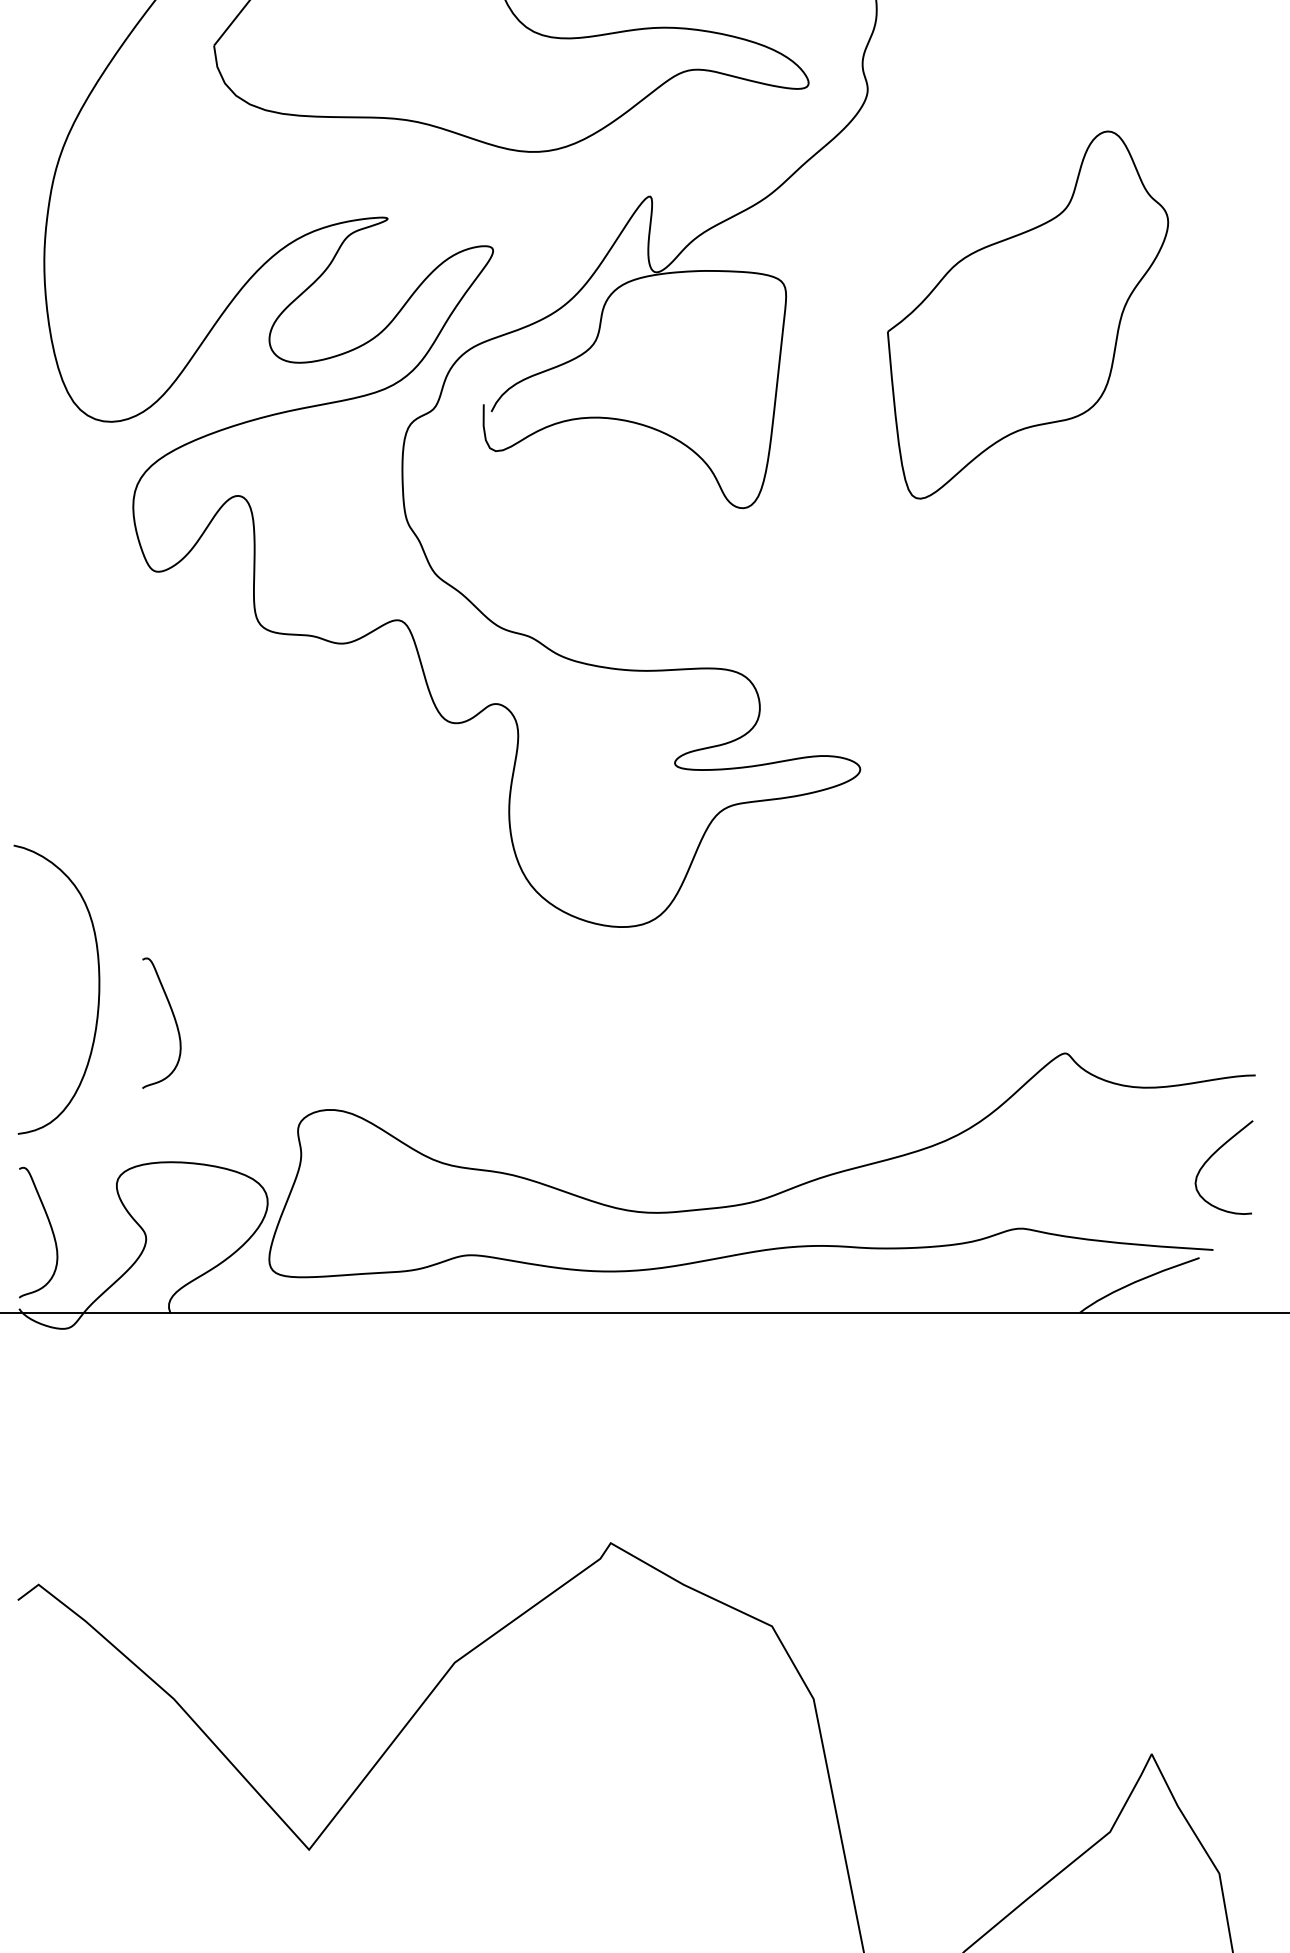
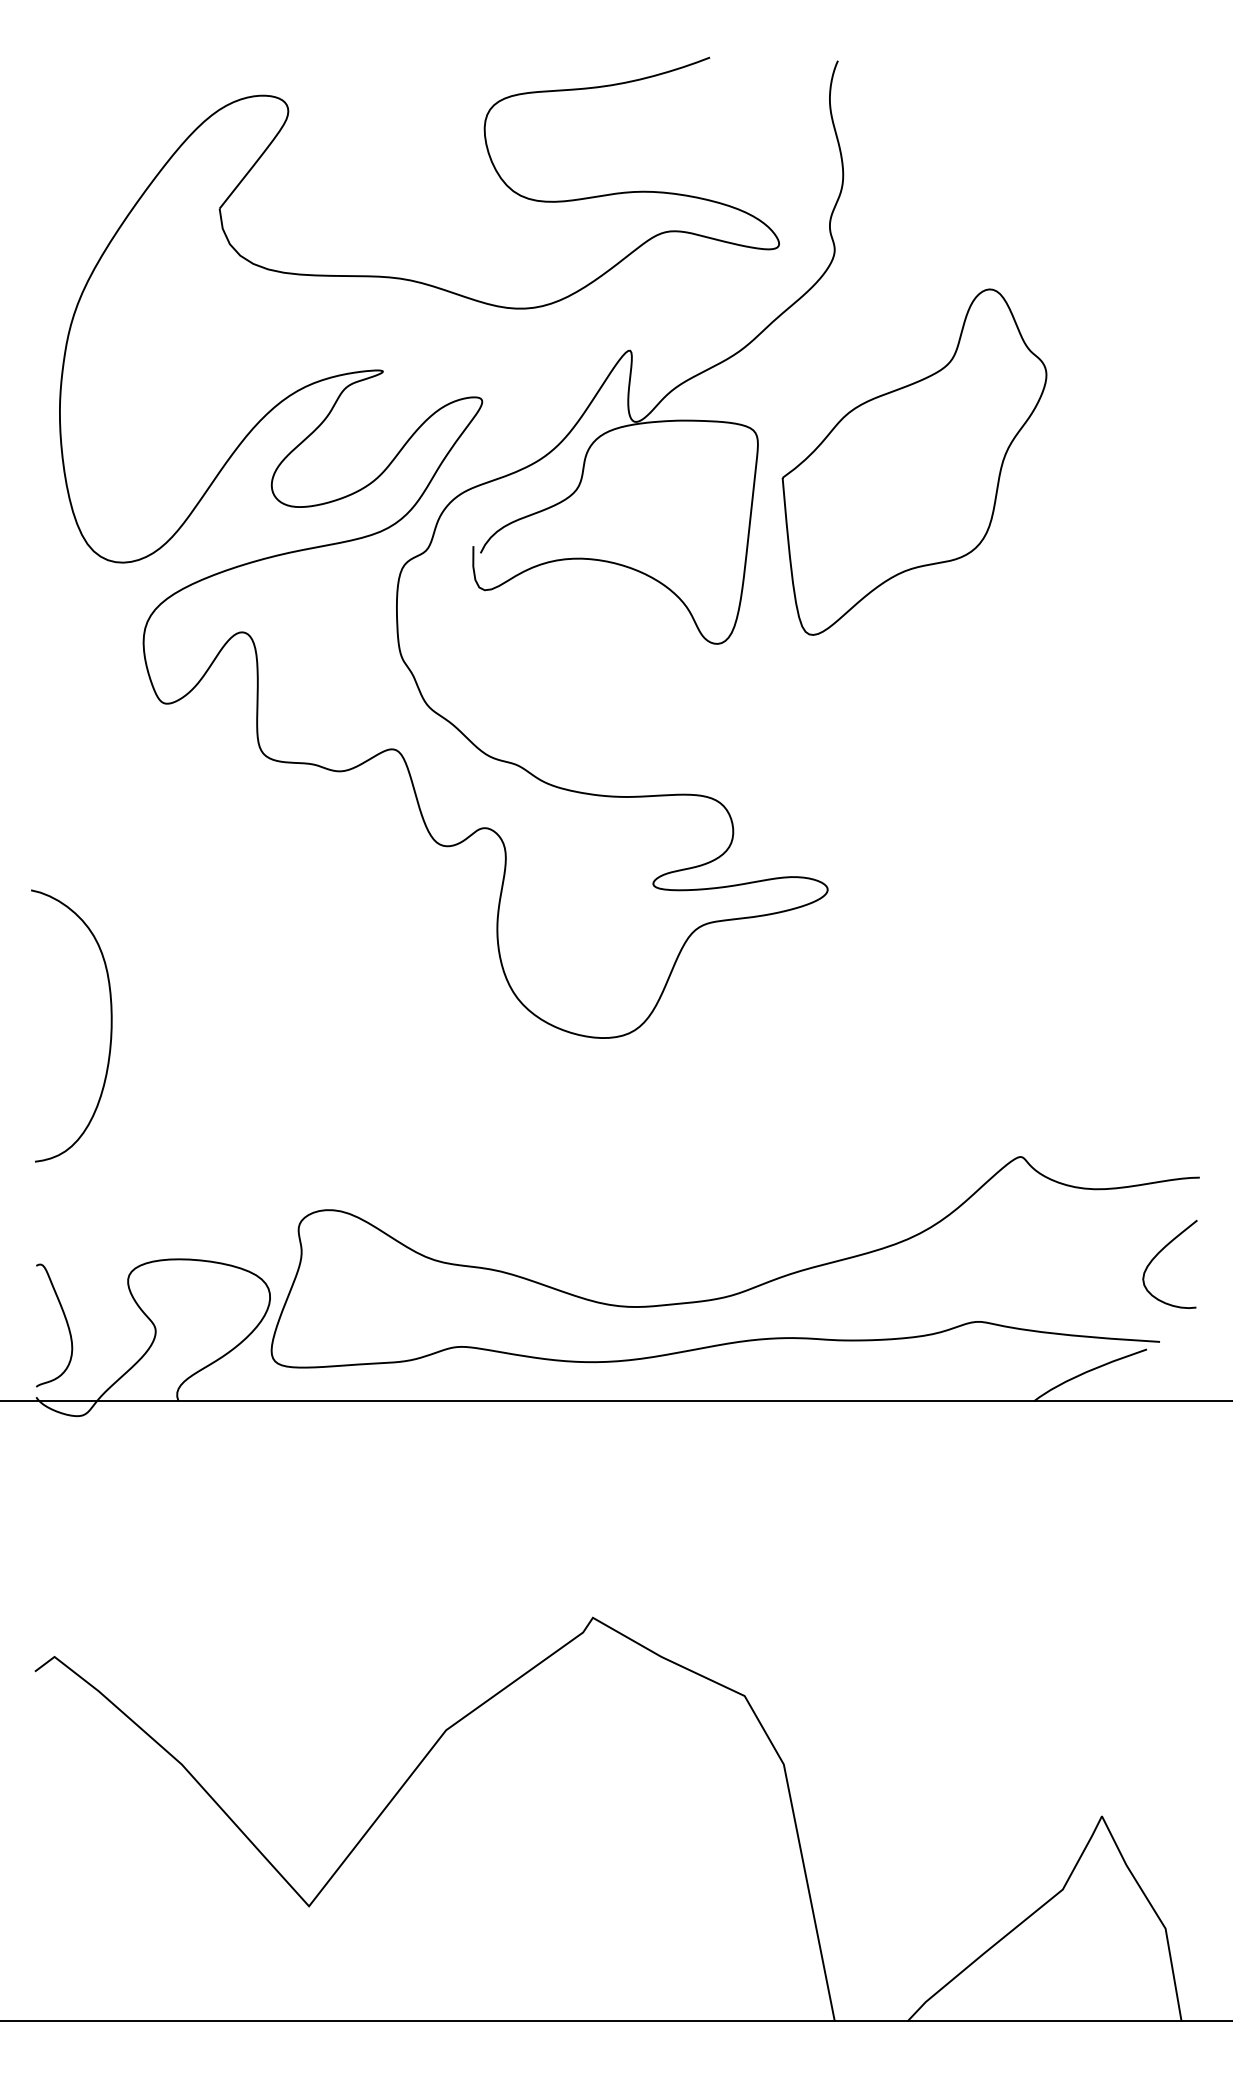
part: (1027, 314) -> (914, 461), moved
curve: (98, 989) -> (110, 1025), moved
curve: (173, 1018) -> (181, 1124), removed

